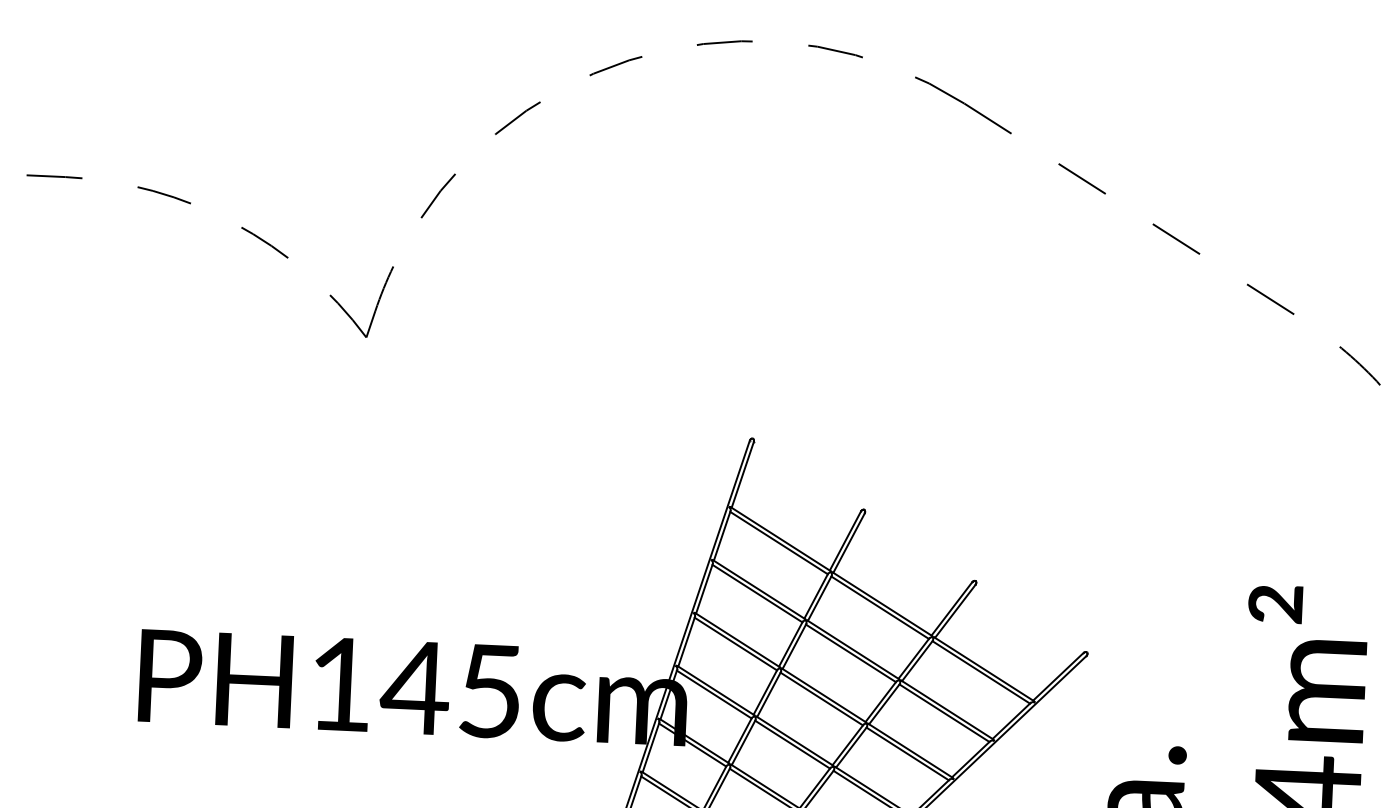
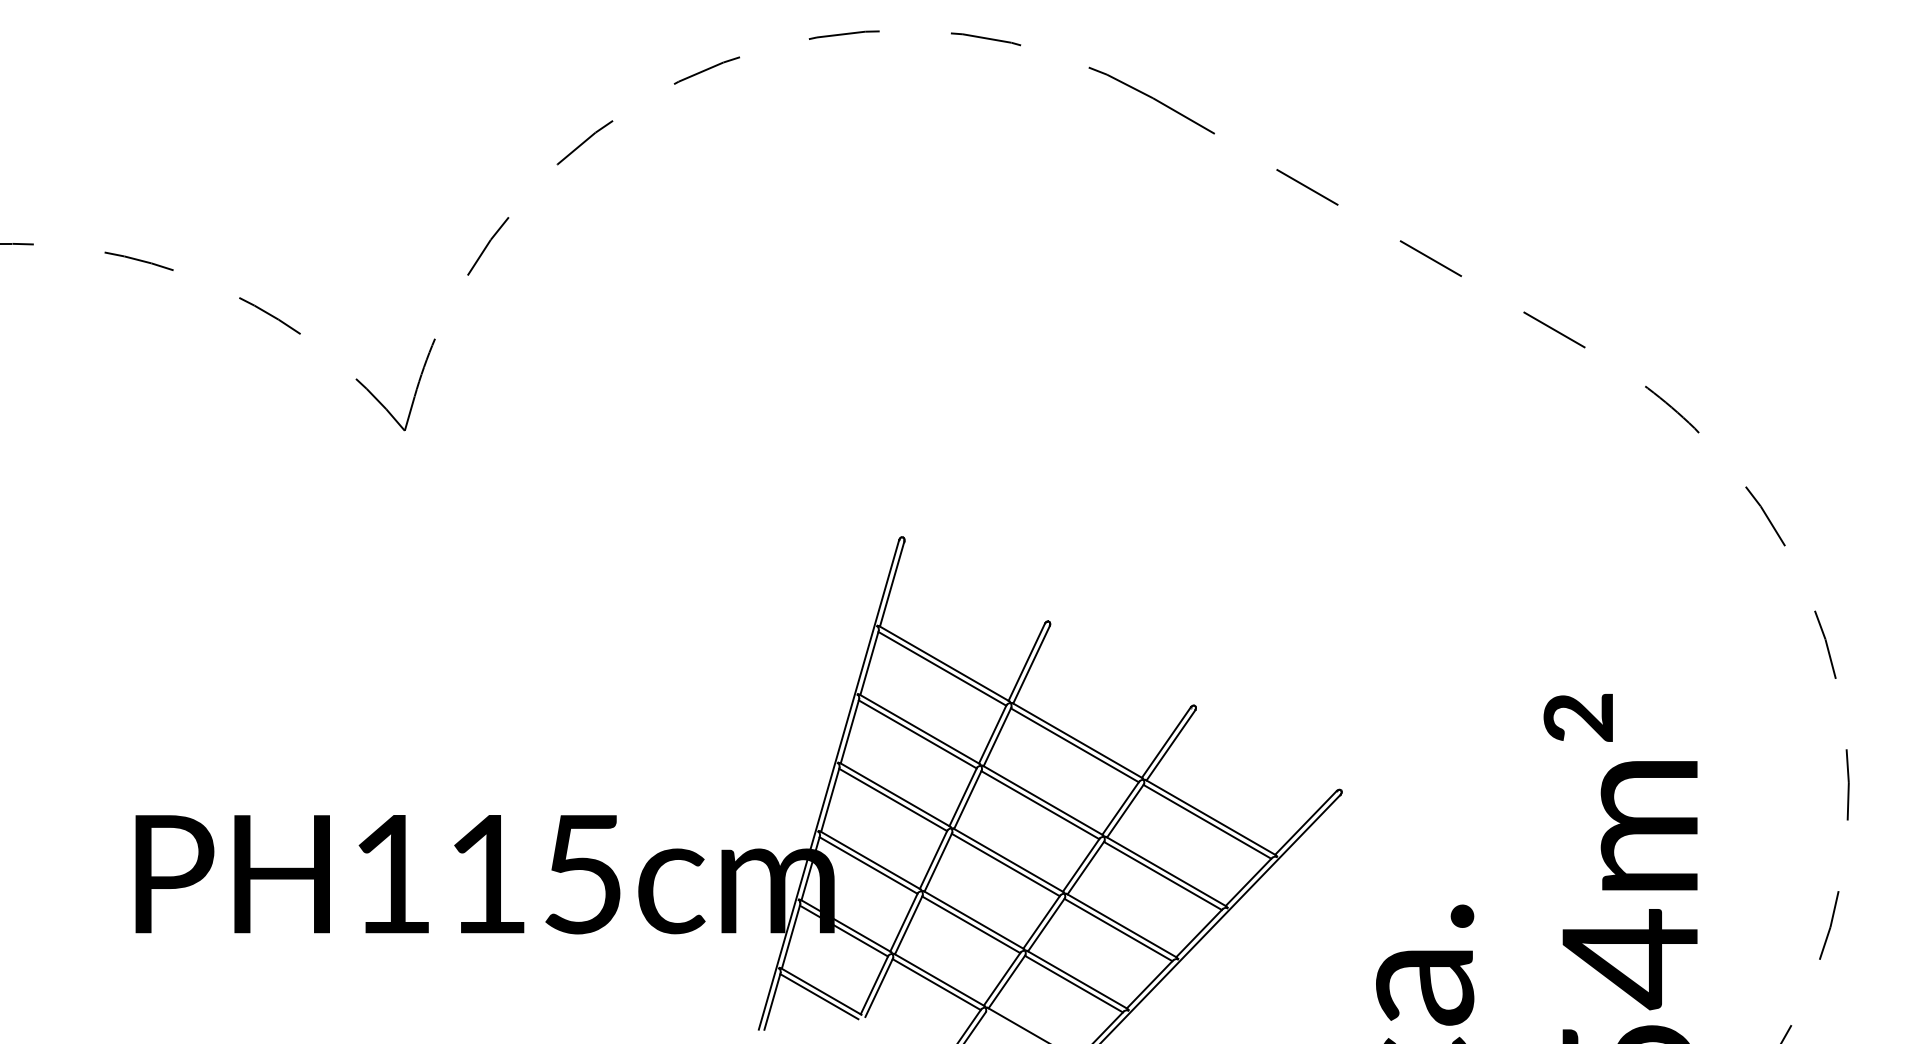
text: (414, 688) -> (486, 874), PH145cm -> PH115cm

